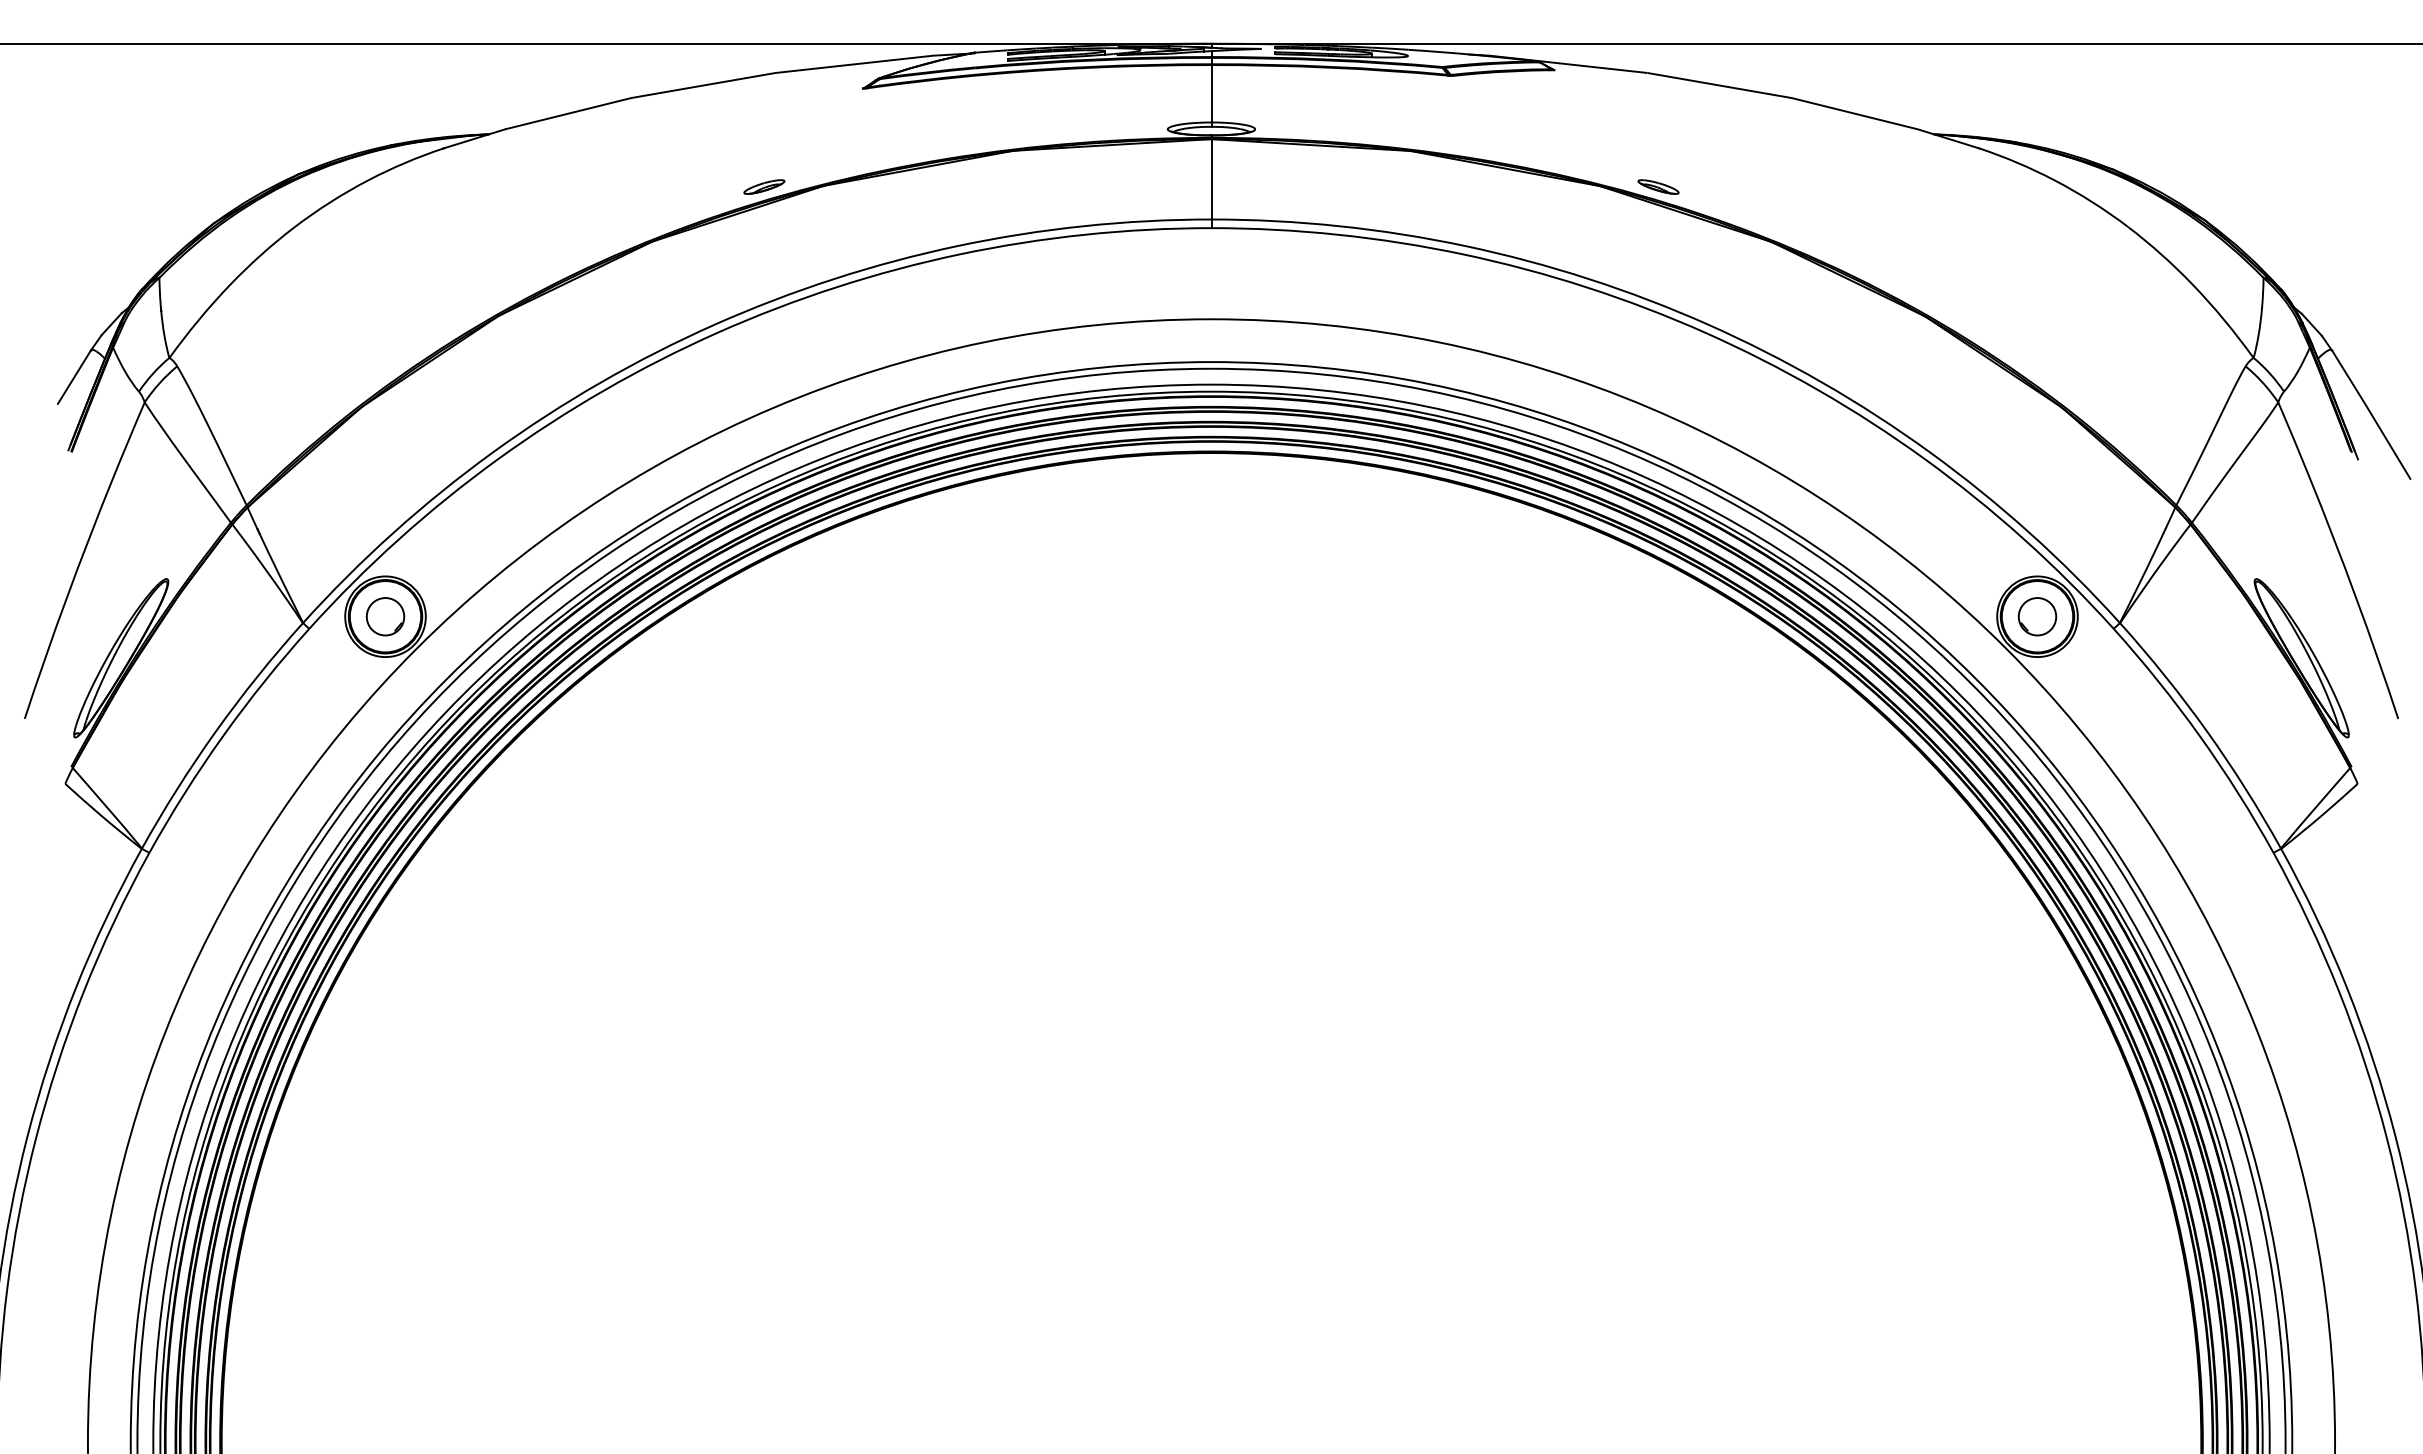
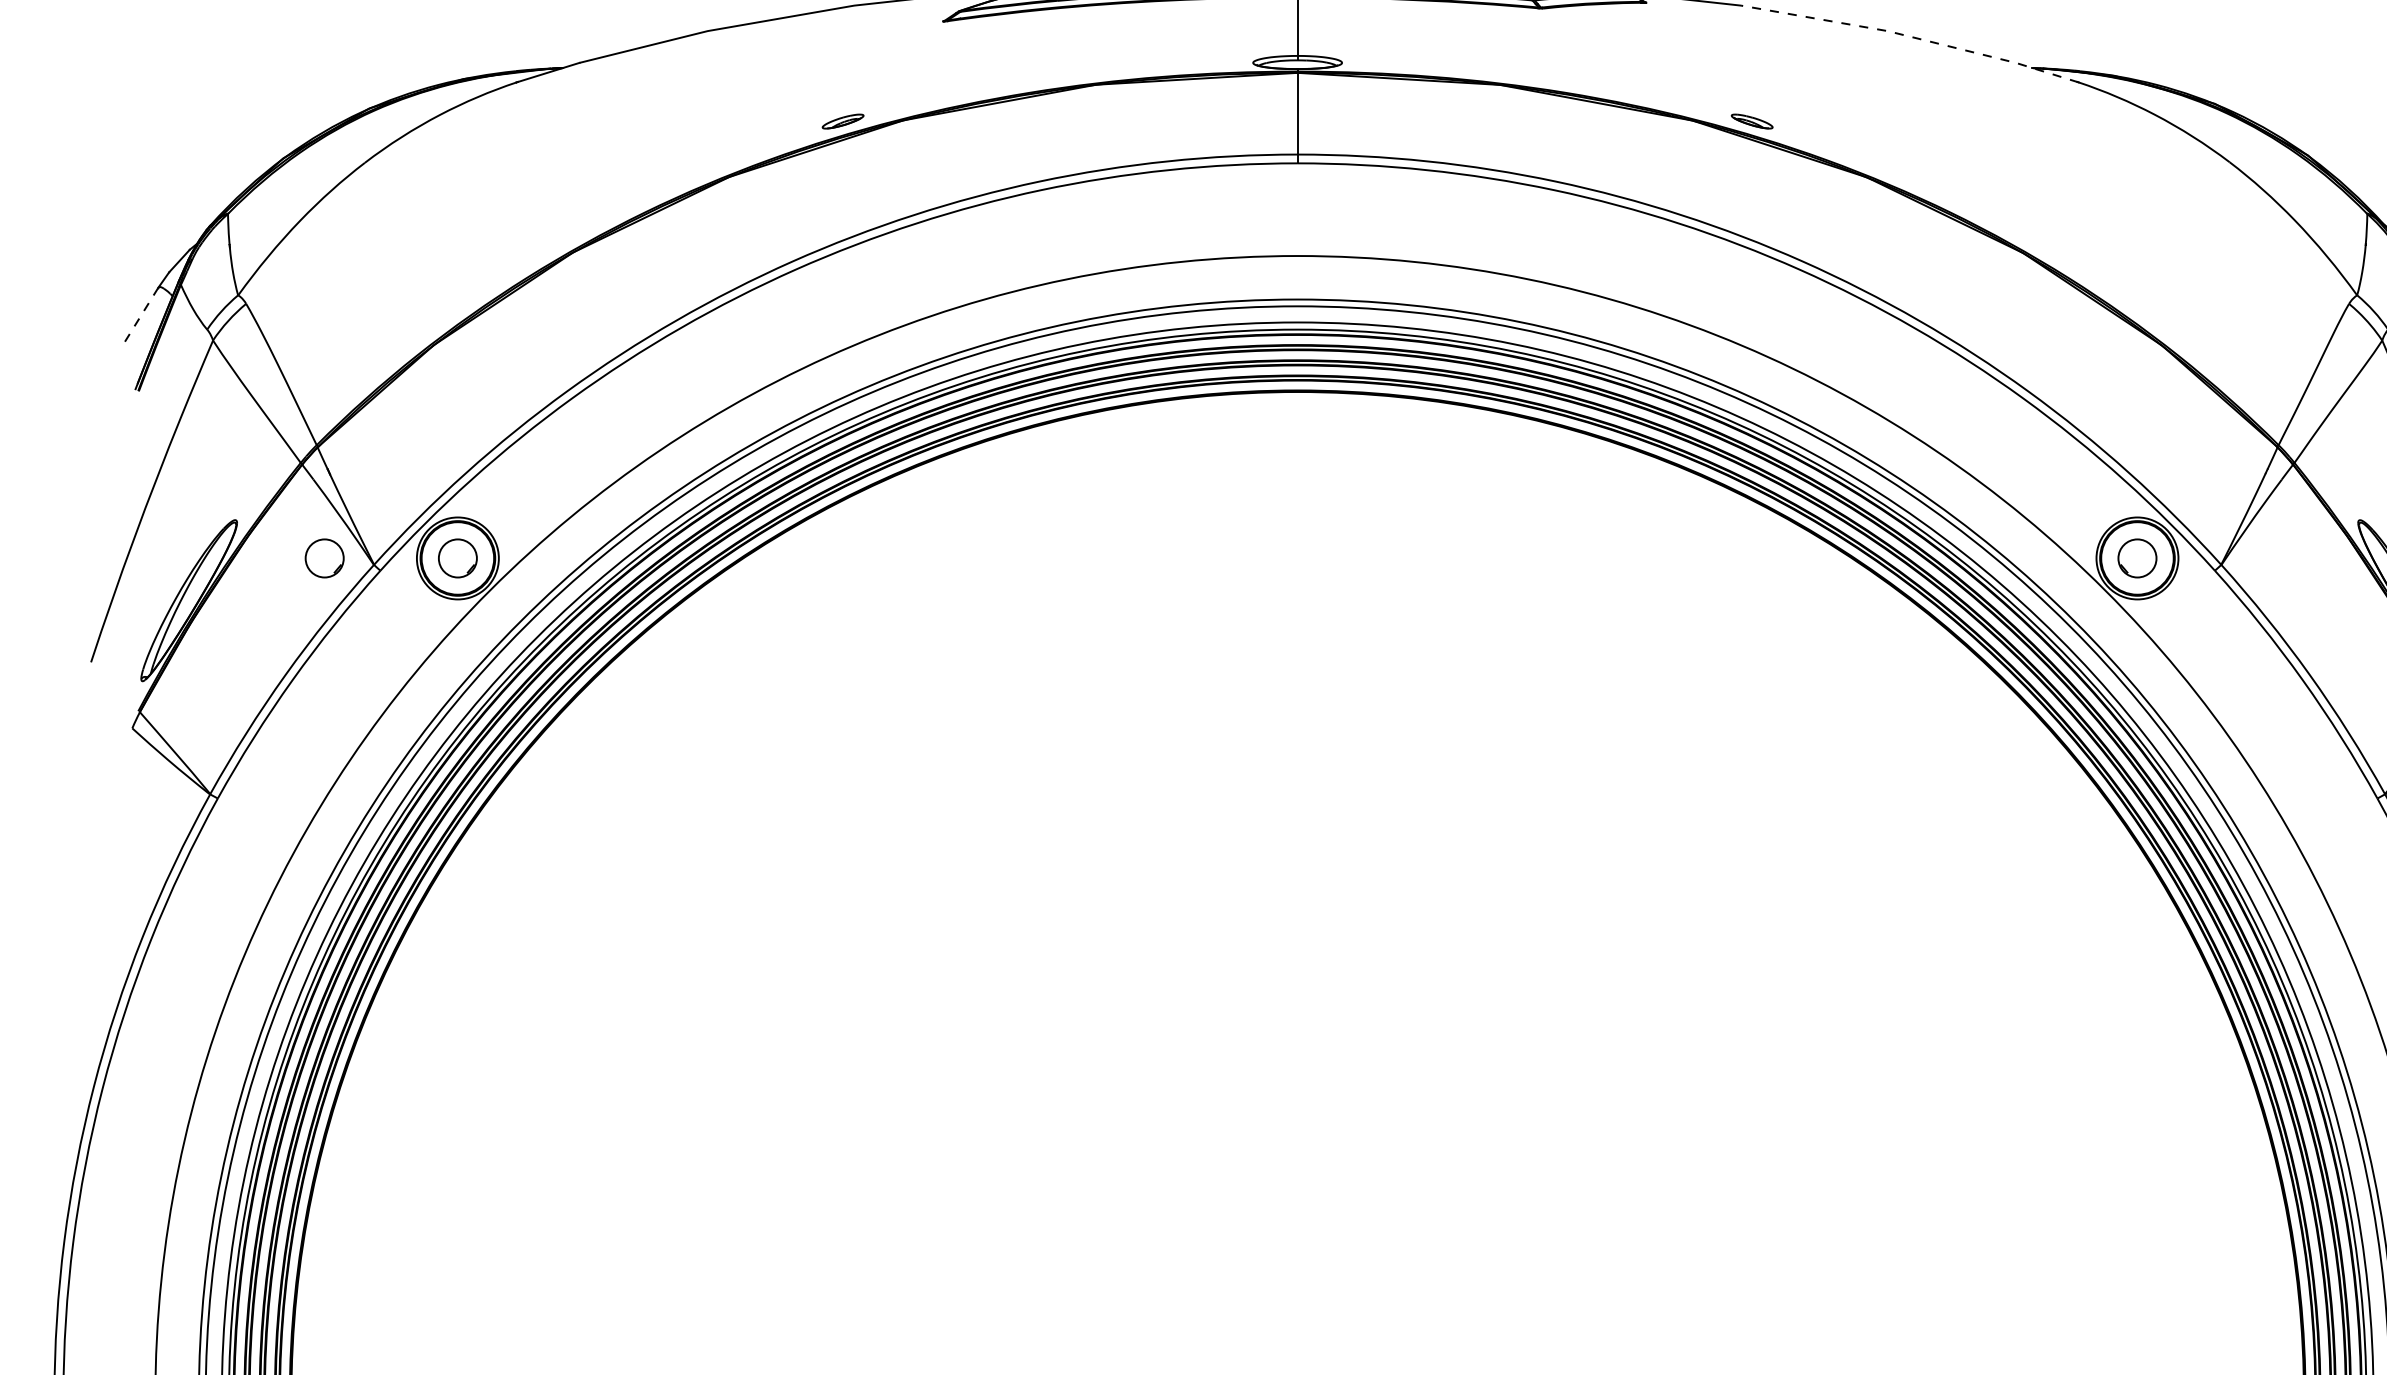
line: (1814, 103) -> (1910, 36), solid -> dashed
line: (74, 377) -> (141, 315), solid -> dashed
part: (254, 616) -> (324, 558), added

